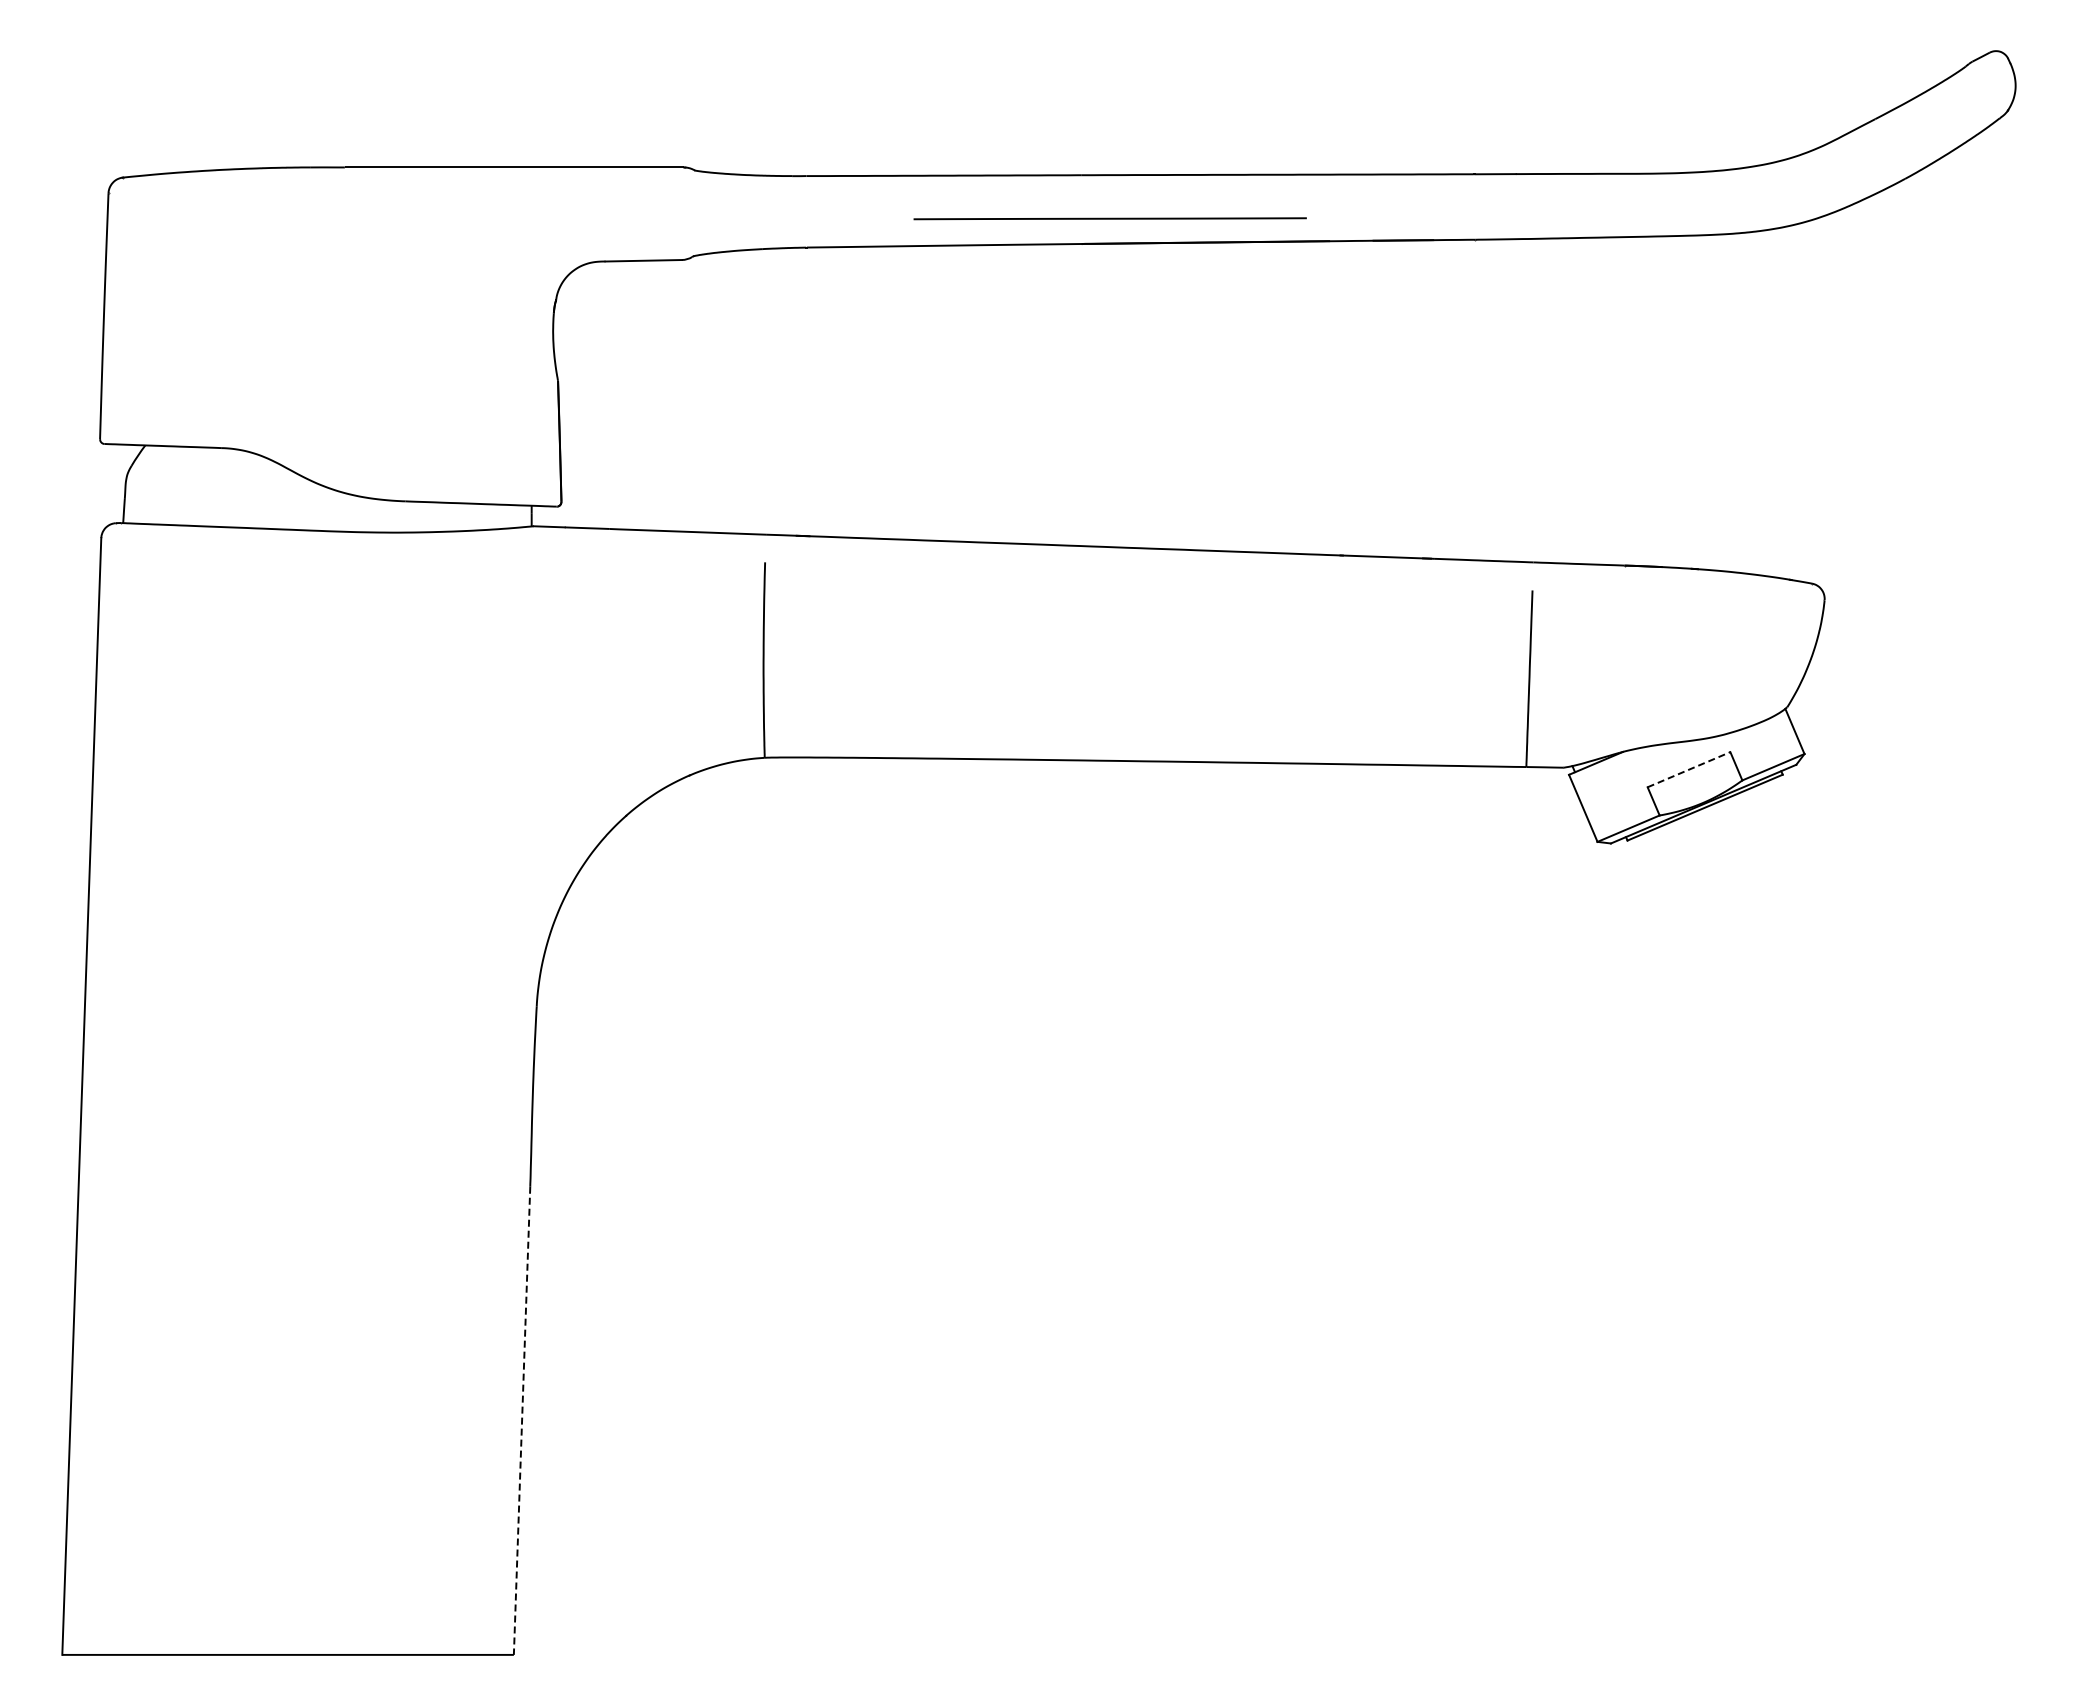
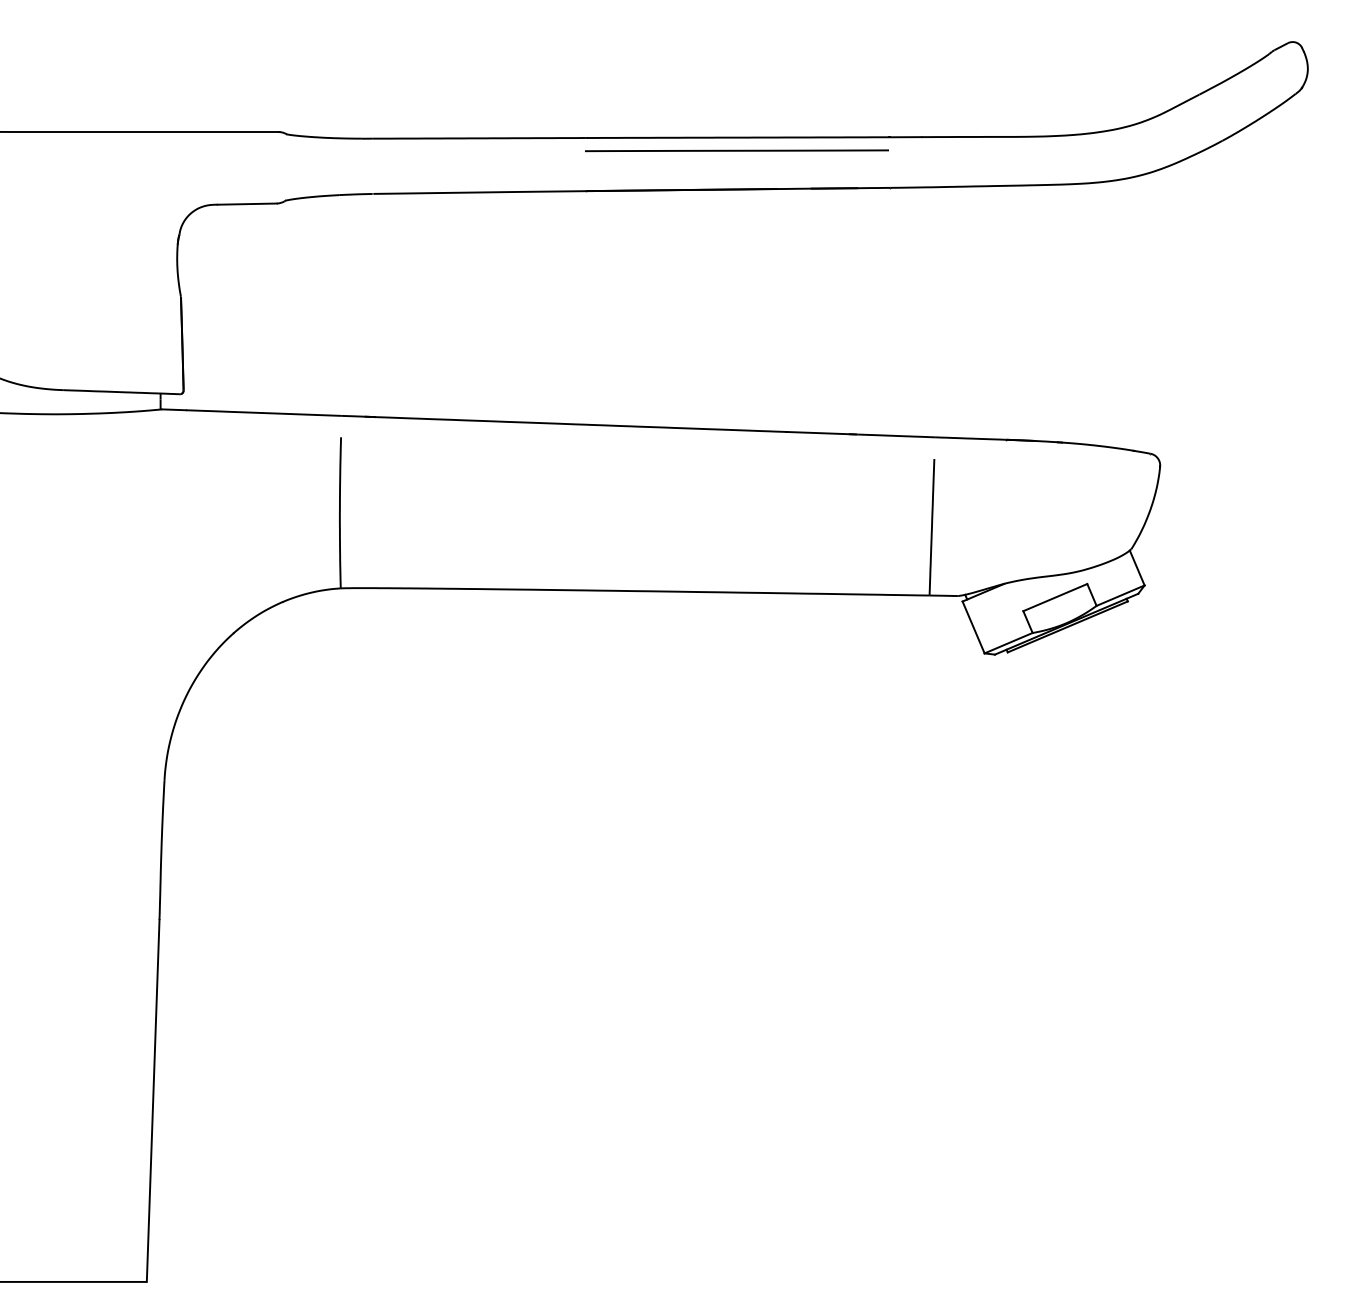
line: (1109, 218) -> (736, 150), moved
line: (1689, 769) -> (1055, 597), dashed -> solid
line: (522, 1421) -> (153, 1101), dashed -> solid

